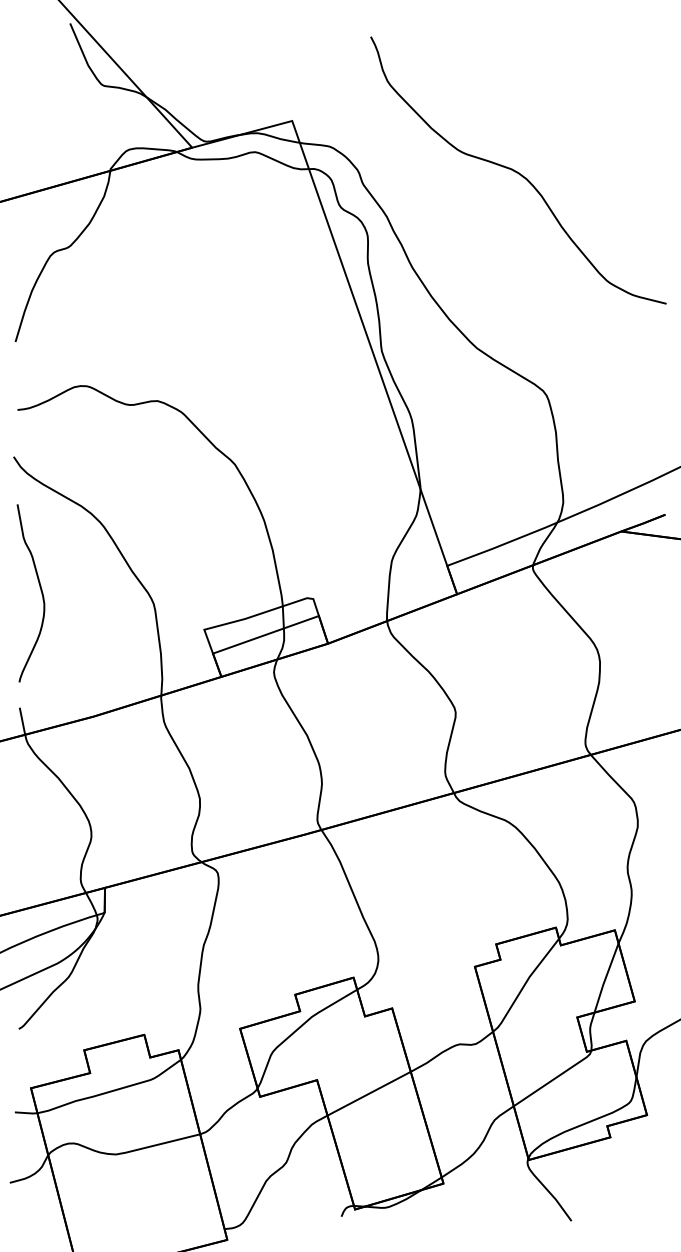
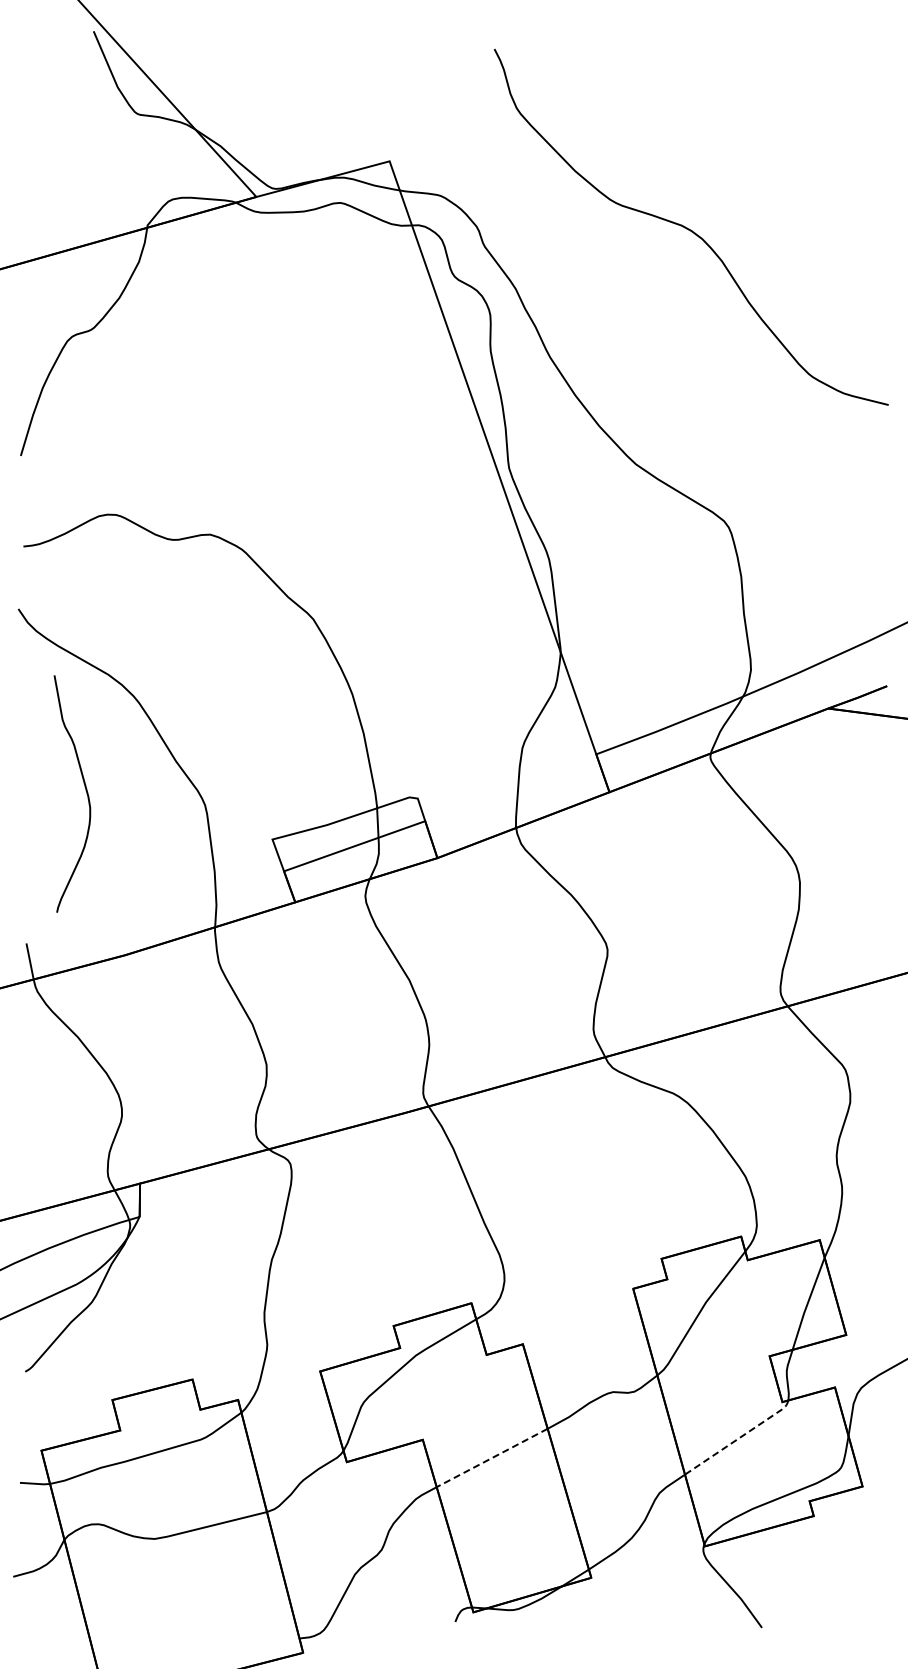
curve: (40, 590) -> (85, 790), moved
line: (554, 1078) -> (739, 1437), solid -> dashed
line: (369, 1093) -> (492, 1457), solid -> dashed

